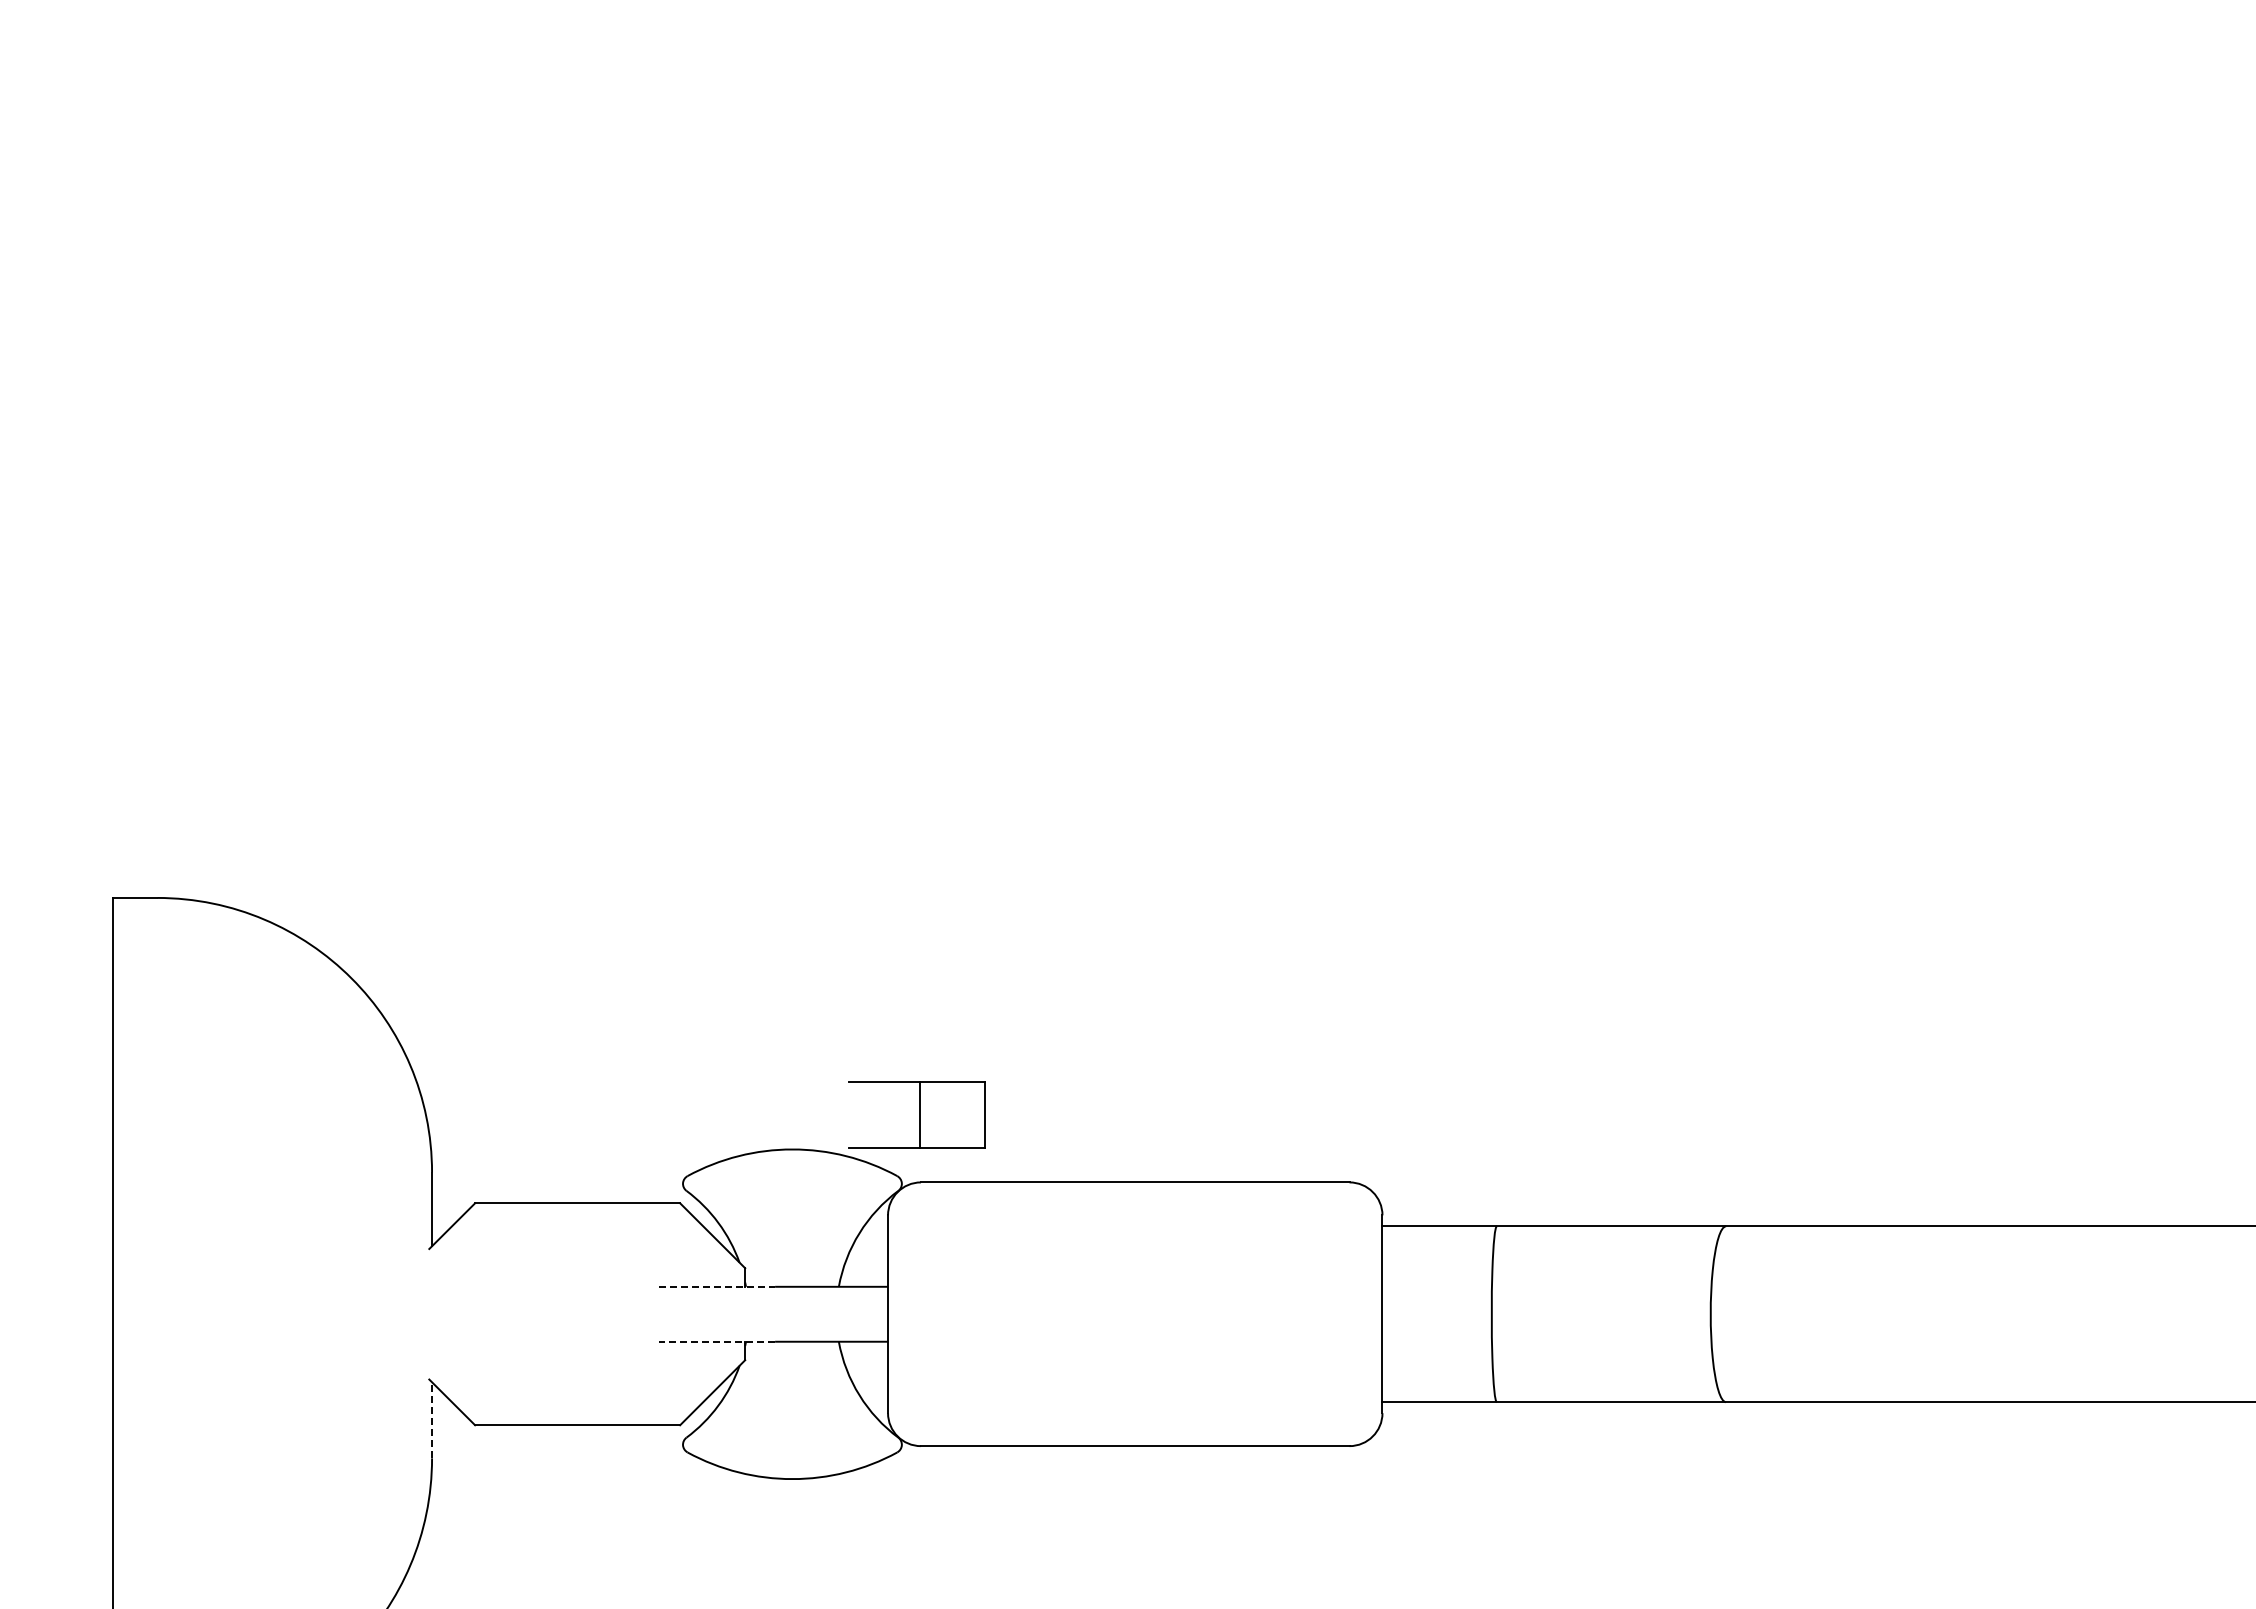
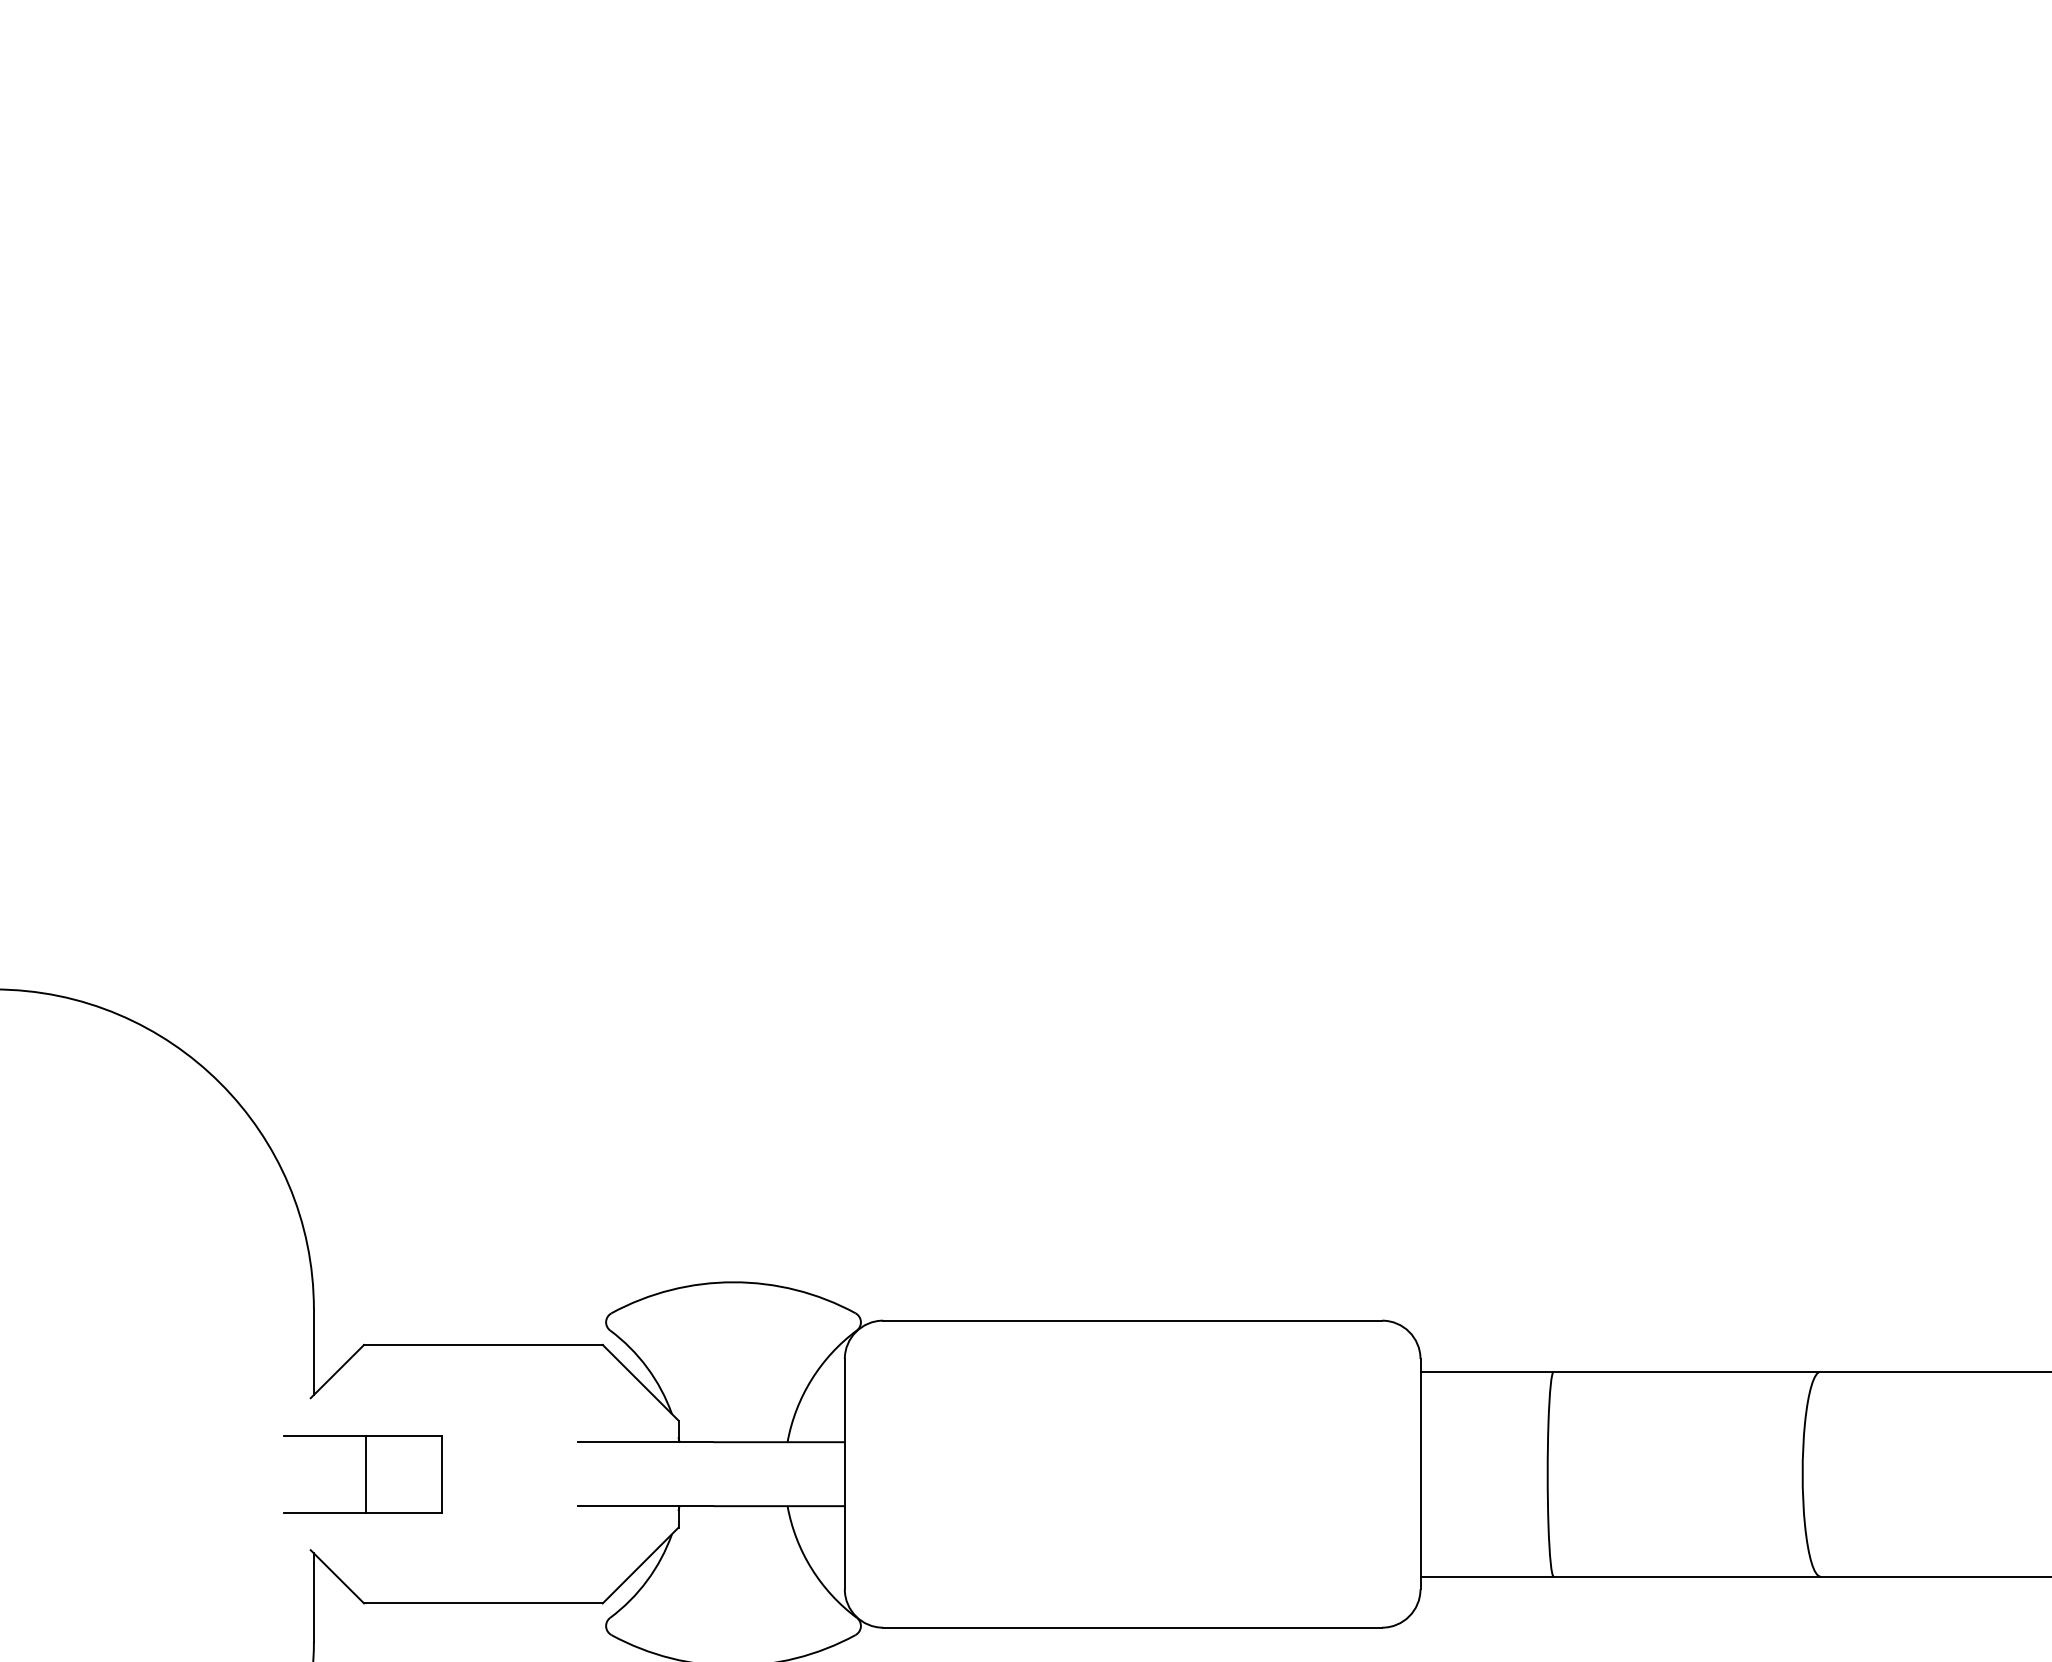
part: (916, 1114) -> (362, 1473), moved
line: (717, 1286) -> (646, 1441), dashed -> solid
line: (716, 1341) -> (645, 1505), dashed -> solid
line: (432, 1419) -> (314, 1596), dashed -> solid

